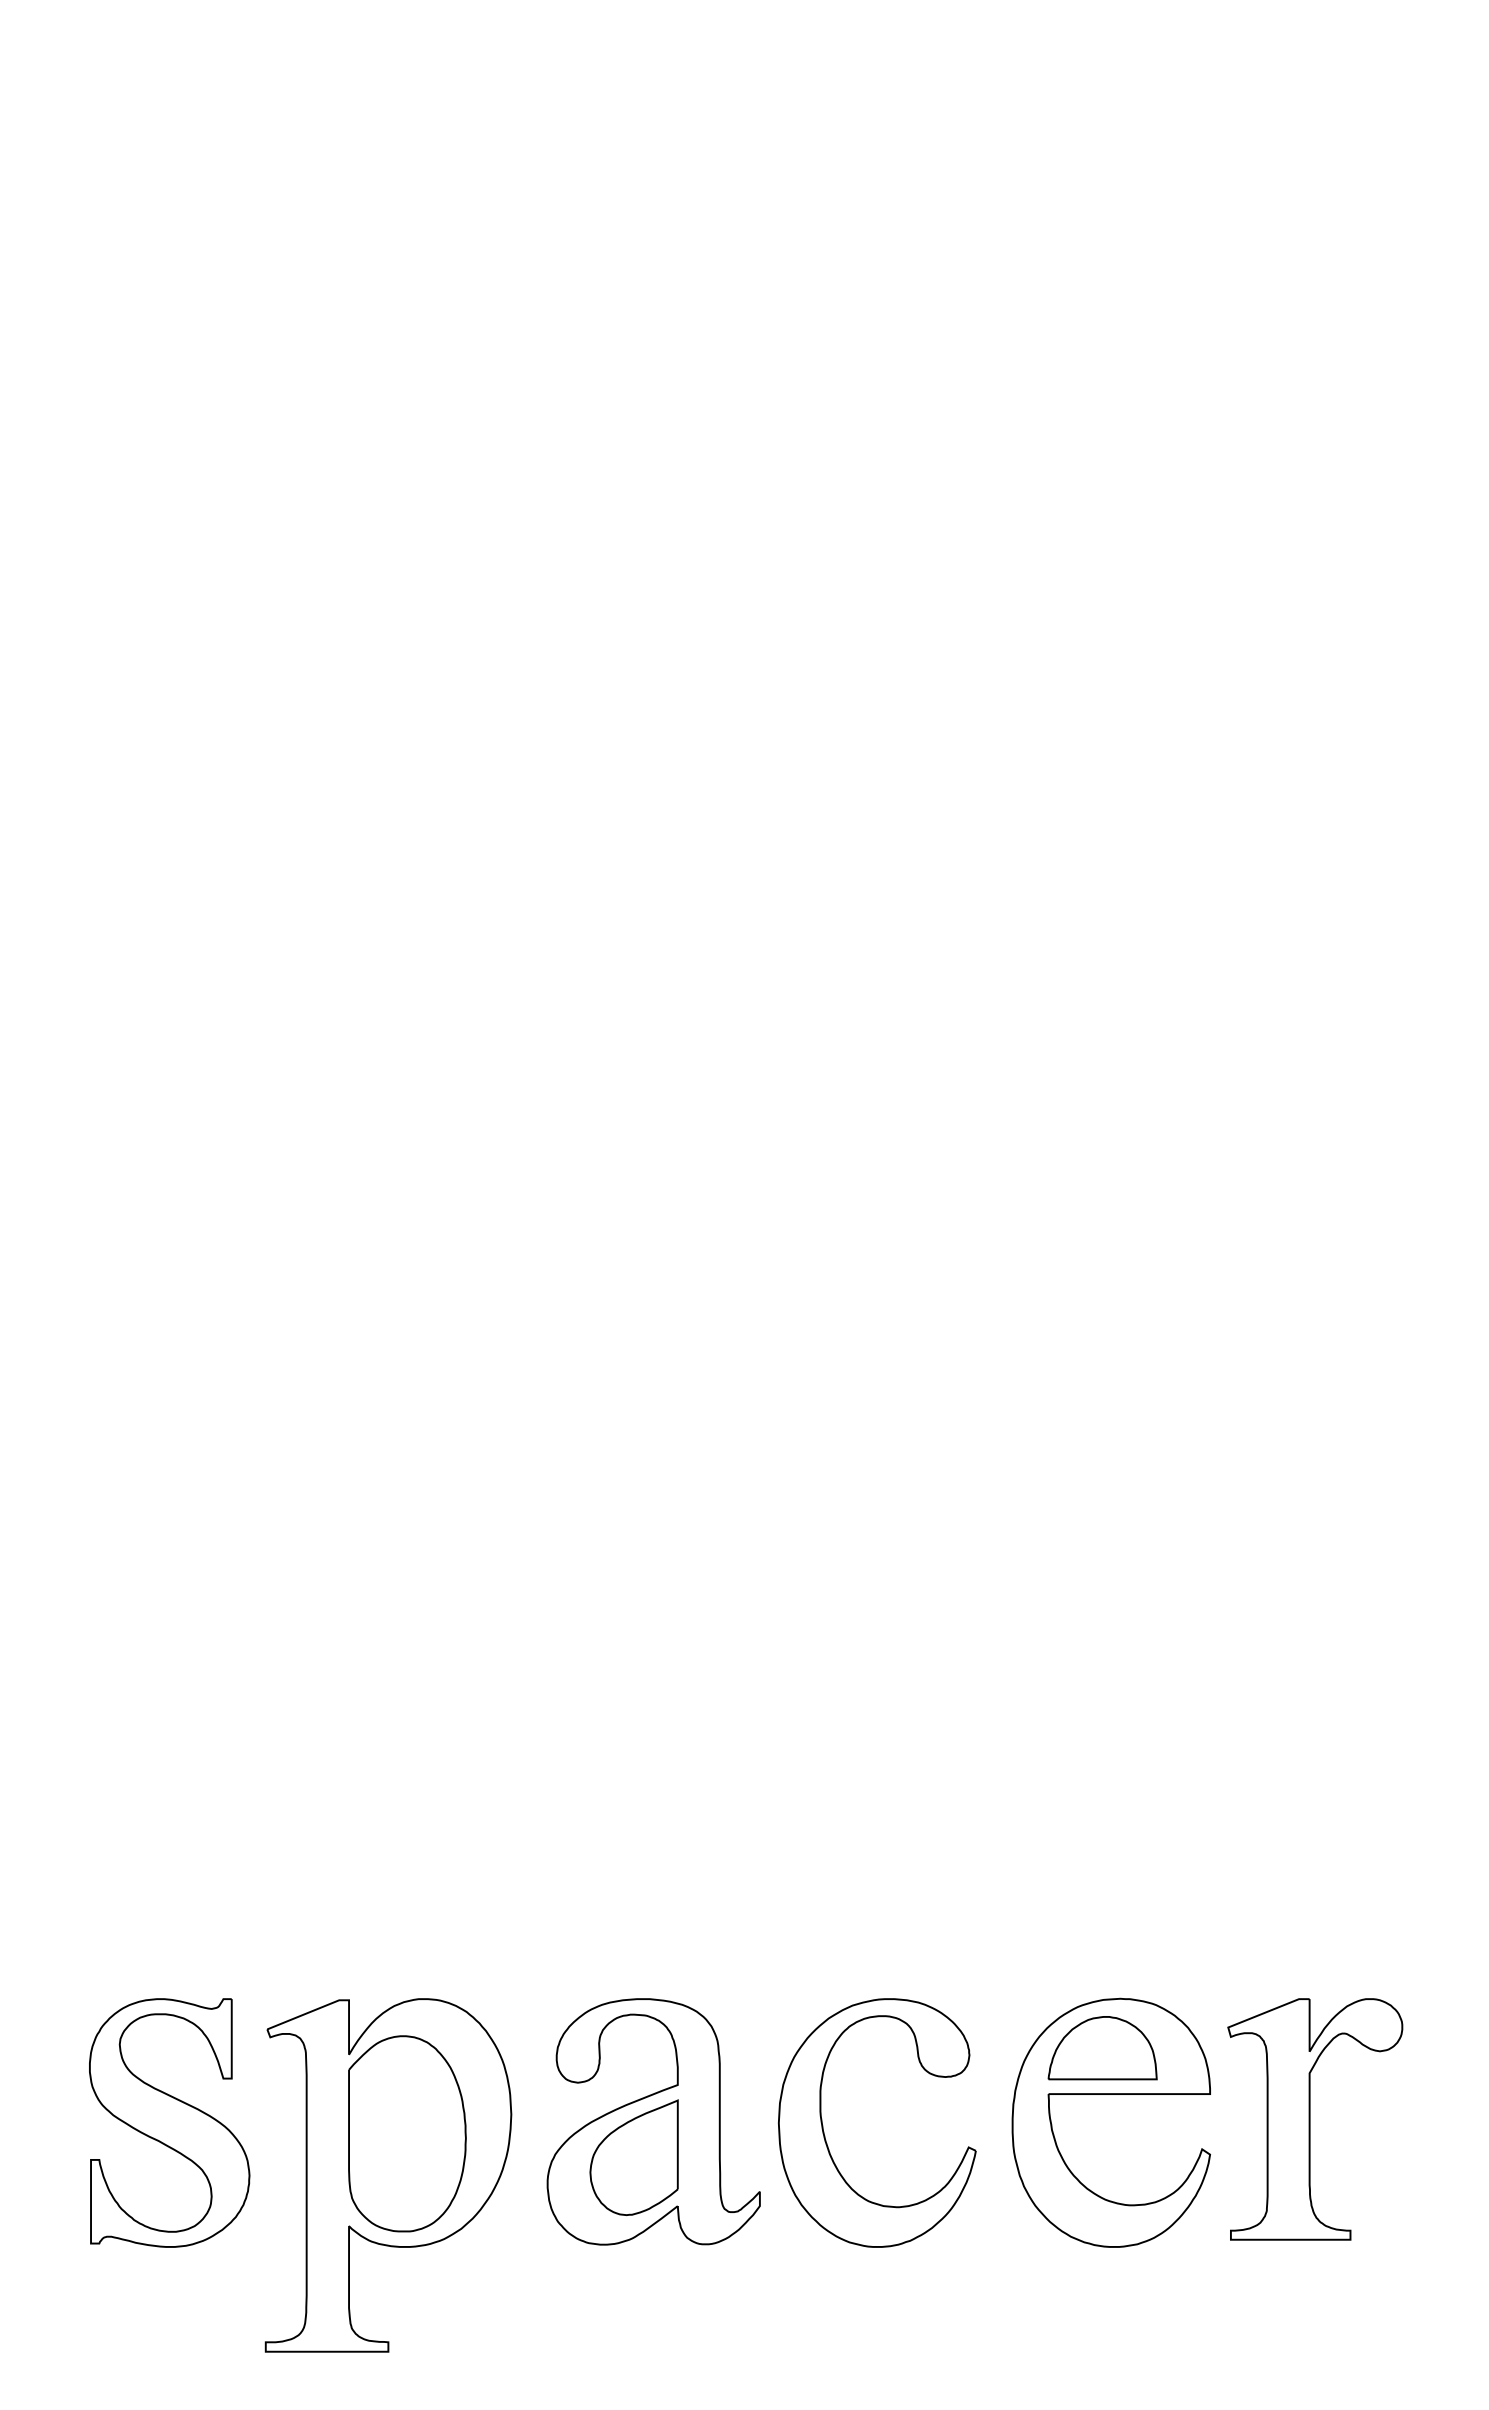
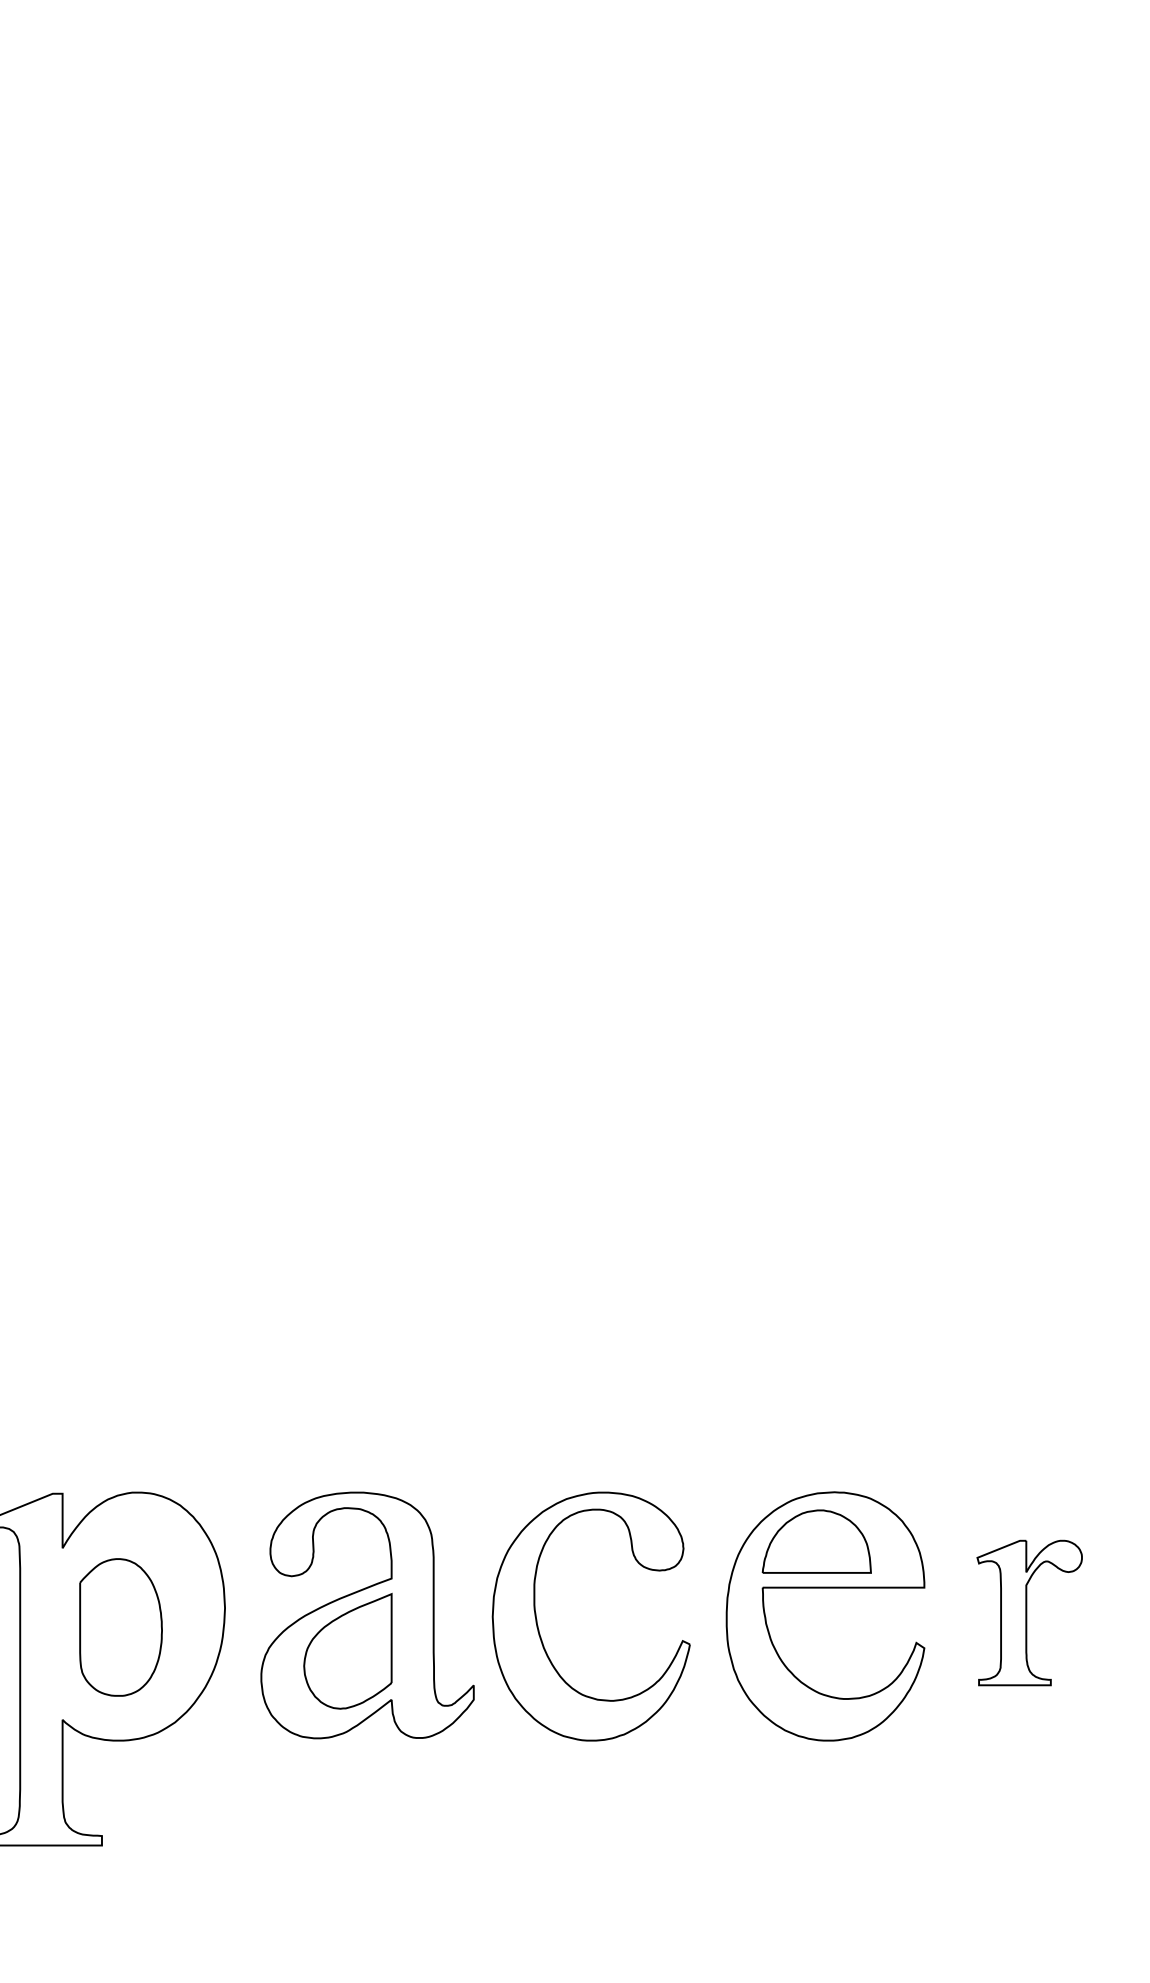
part: (1315, 2119) -> (1029, 1613), size x0.6
part: (407, 2133) -> (121, 1627), size x0.7

